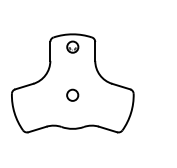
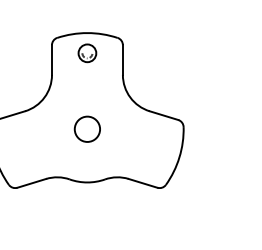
circle: (72, 95) -> (86, 129), size x1.43

